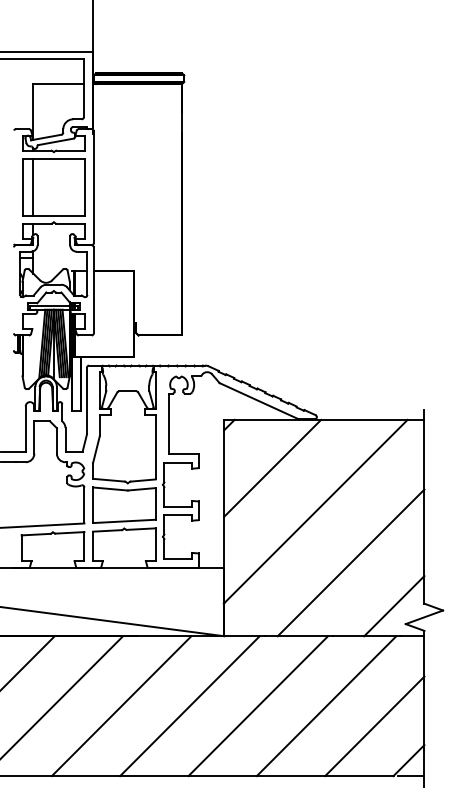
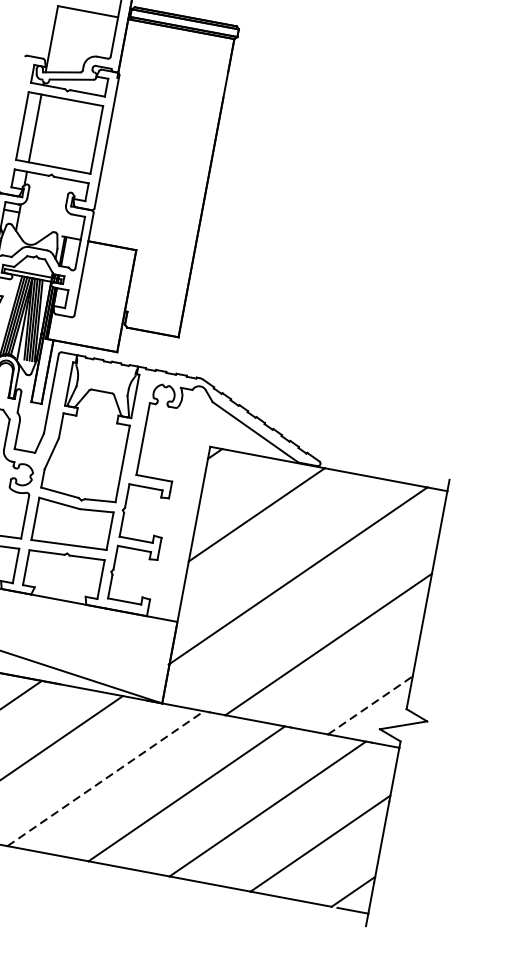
line: (394, 606) -> (370, 705), solid -> dashed
line: (189, 706) -> (105, 778), solid -> dashed

